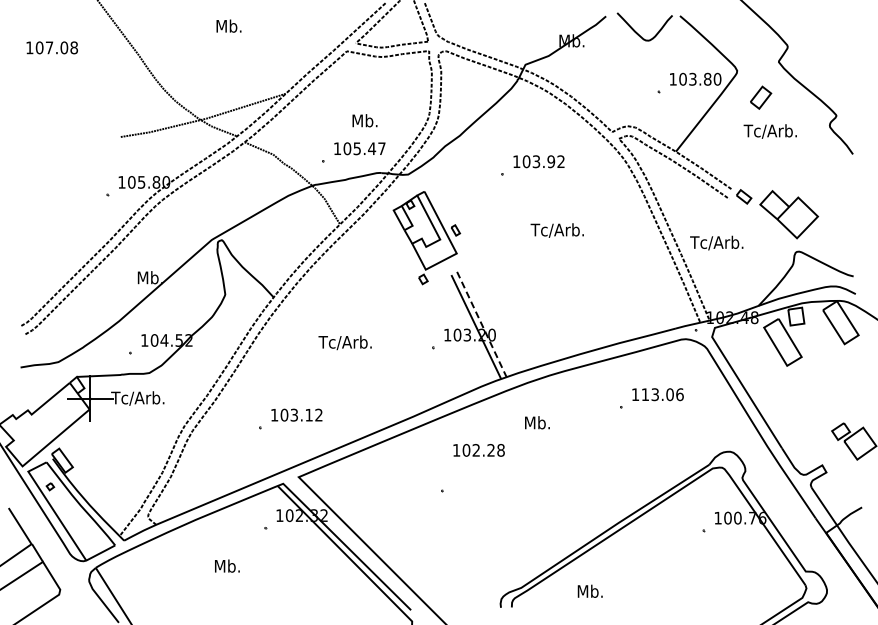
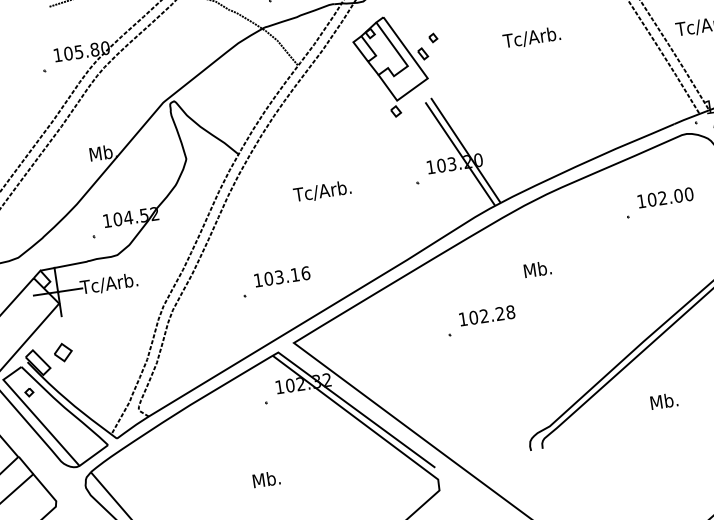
part: (467, 217) -> (433, 38), added
line: (482, 324) -> (466, 150), dashed -> solid
text: (662, 394) -> (670, 196), 113.06 -> 102.00
text: (318, 414) -> (305, 272), 103.12 -> 103.16
text: (537, 422) -> (537, 269), moved
text: (478, 450) -> (486, 315), moved
part: (86, 454) -> (62, 352), added
text: (227, 565) -> (266, 478), moved
text: (589, 590) -> (663, 400), moved

